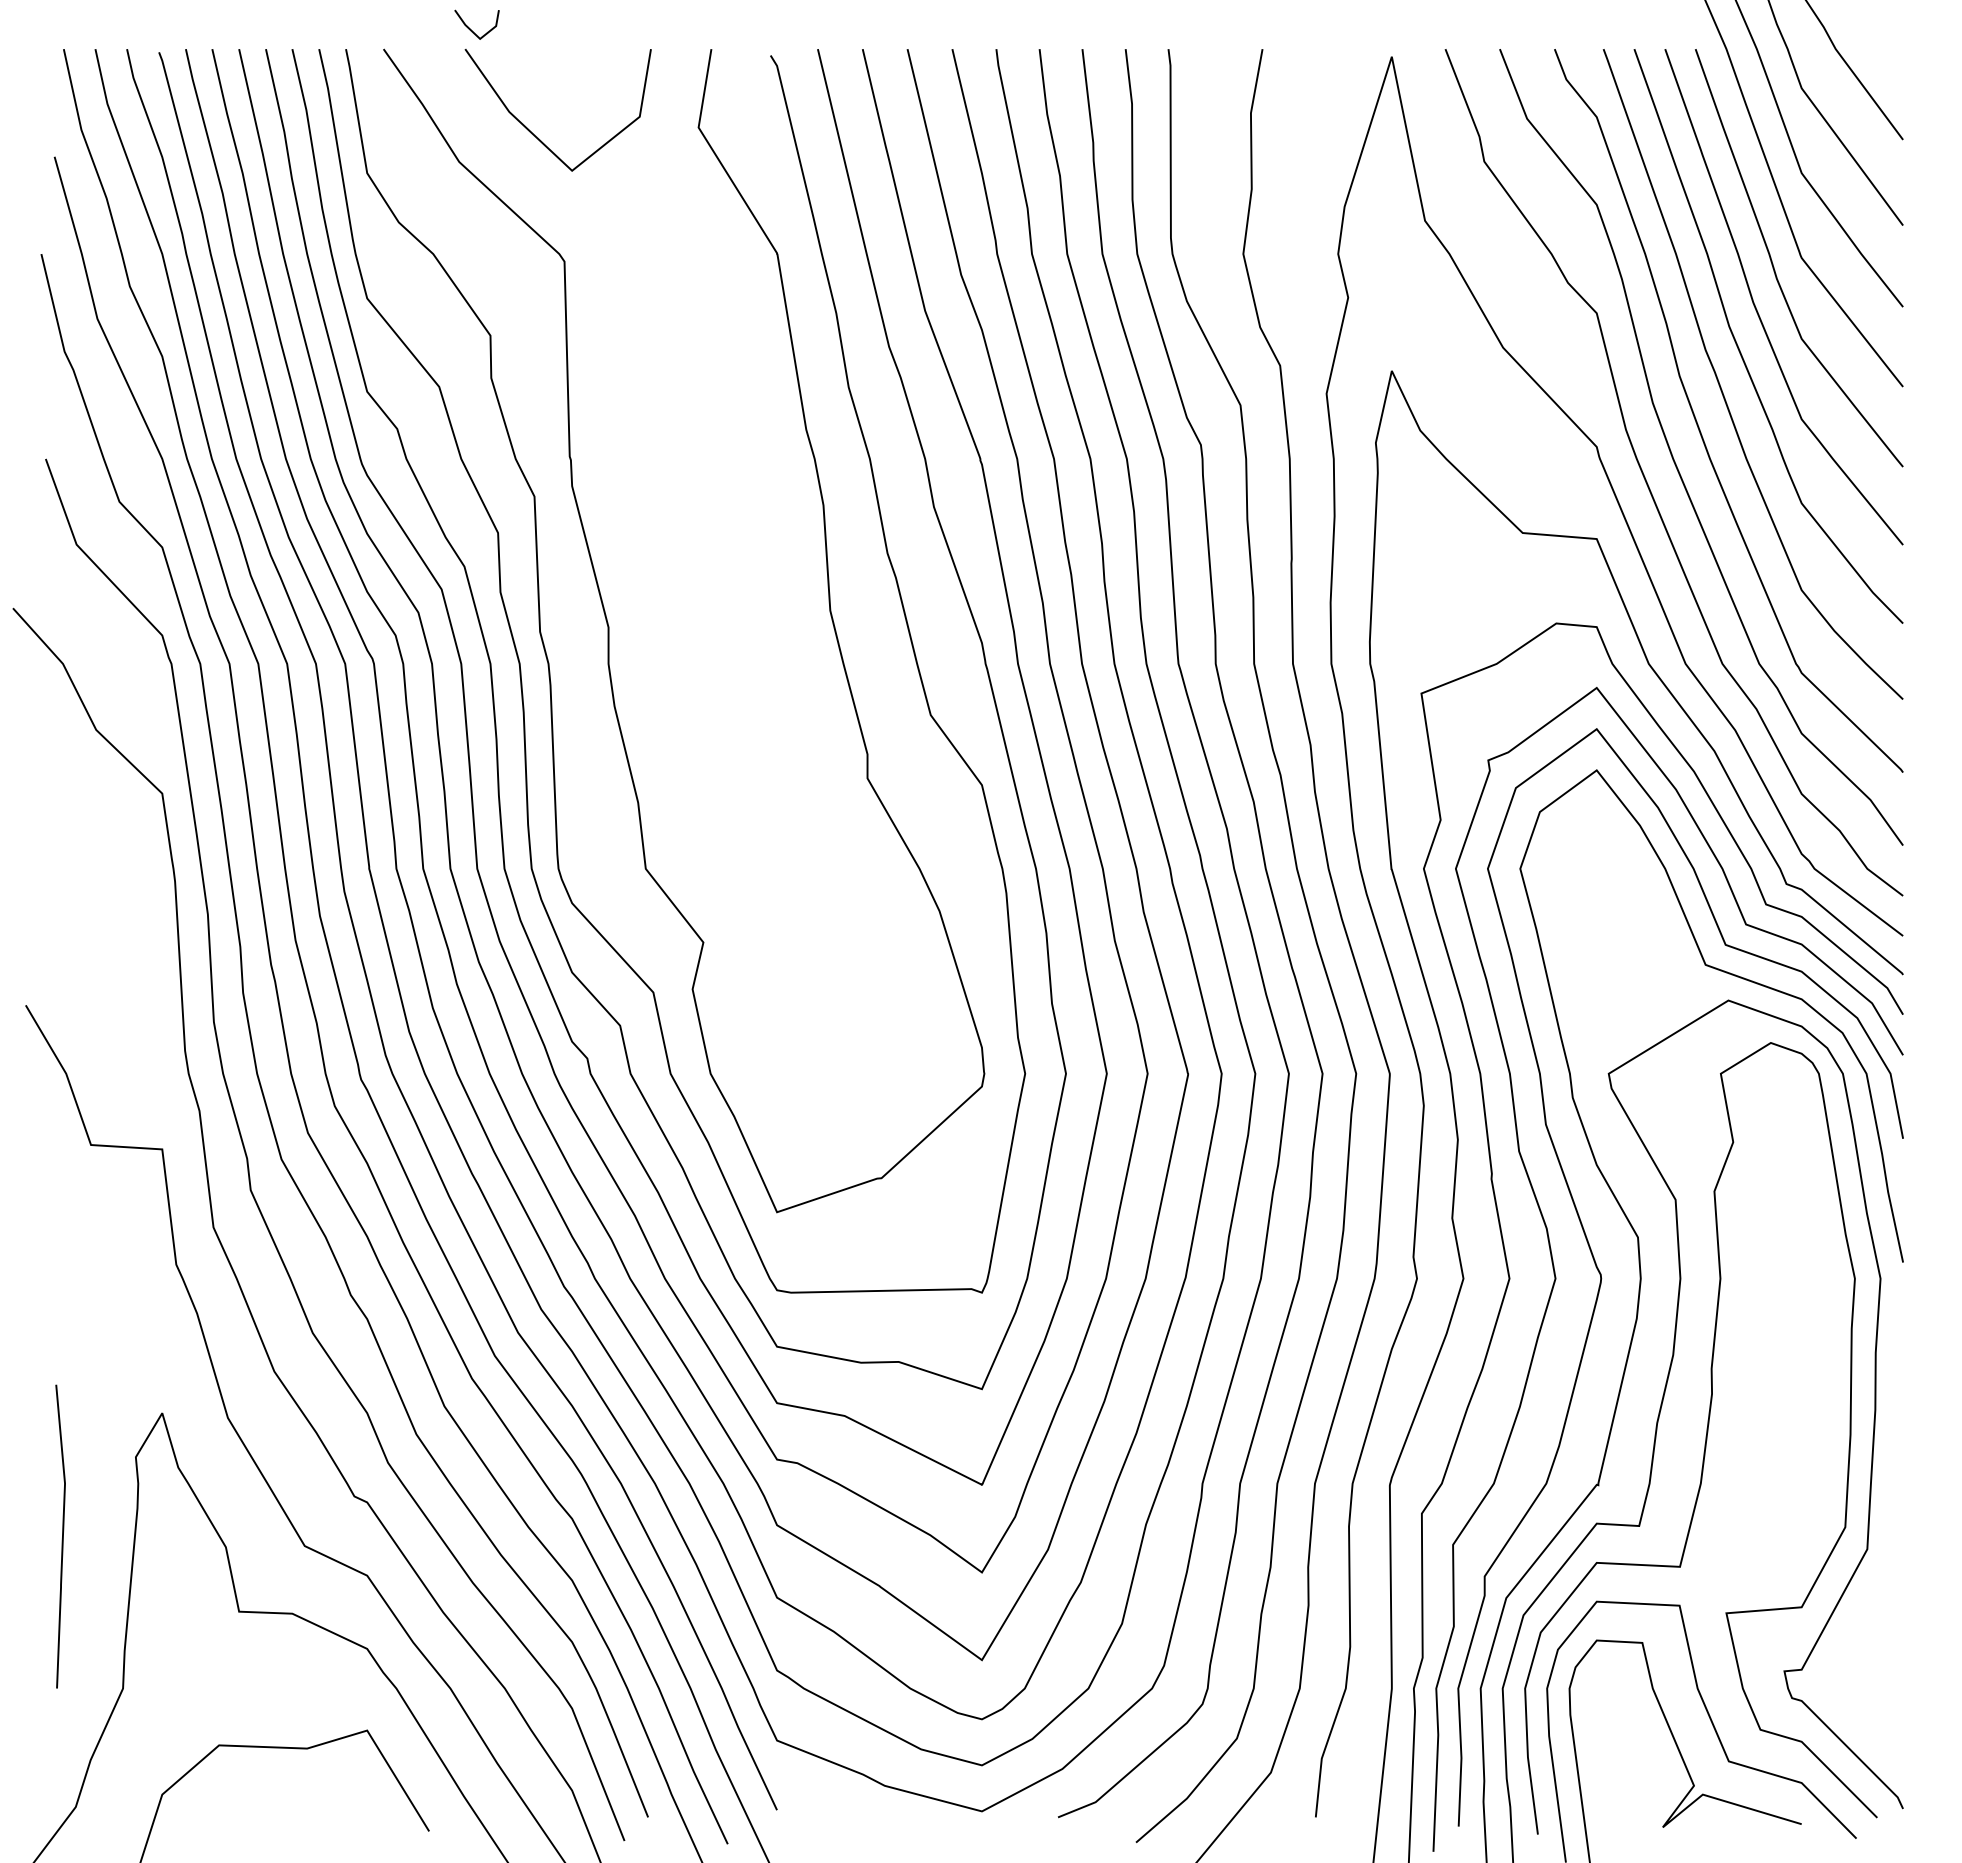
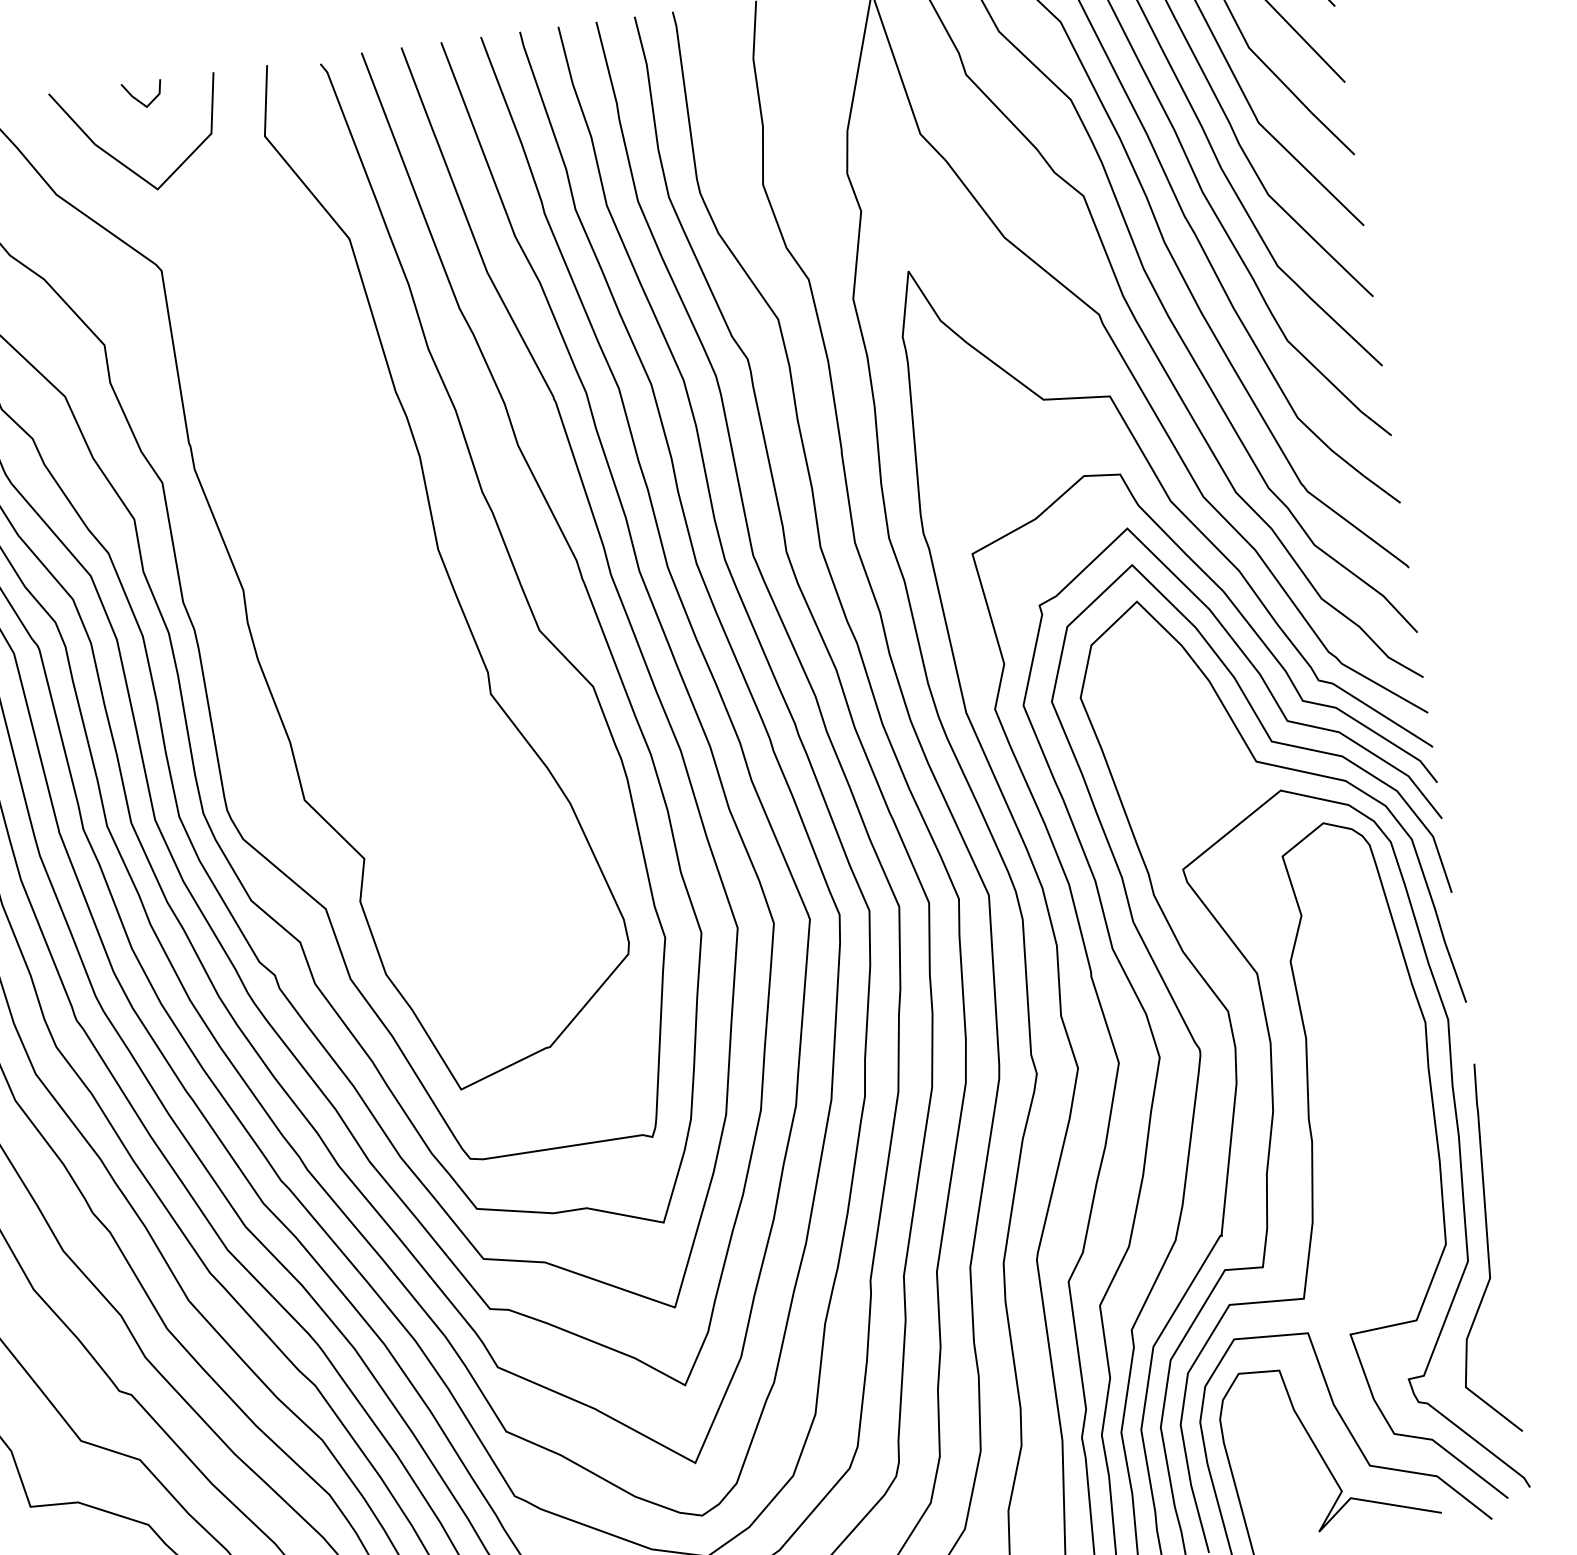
line: (471, 29) -> (138, 99), moved
curve: (1890, 1538) -> (1487, 1248), added

